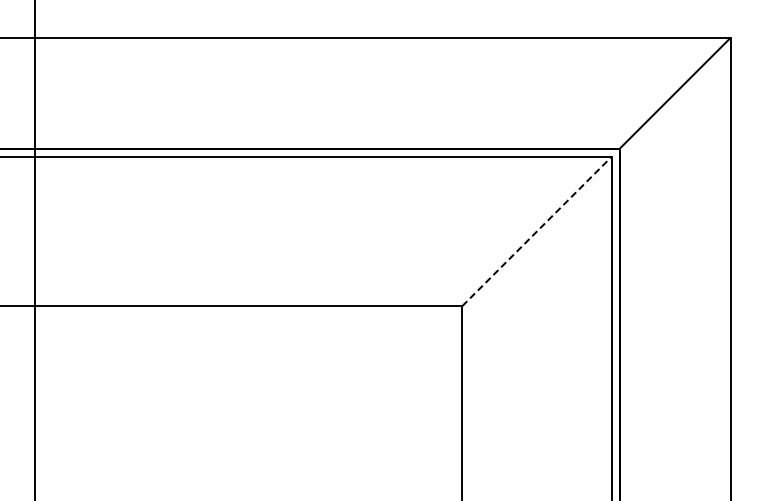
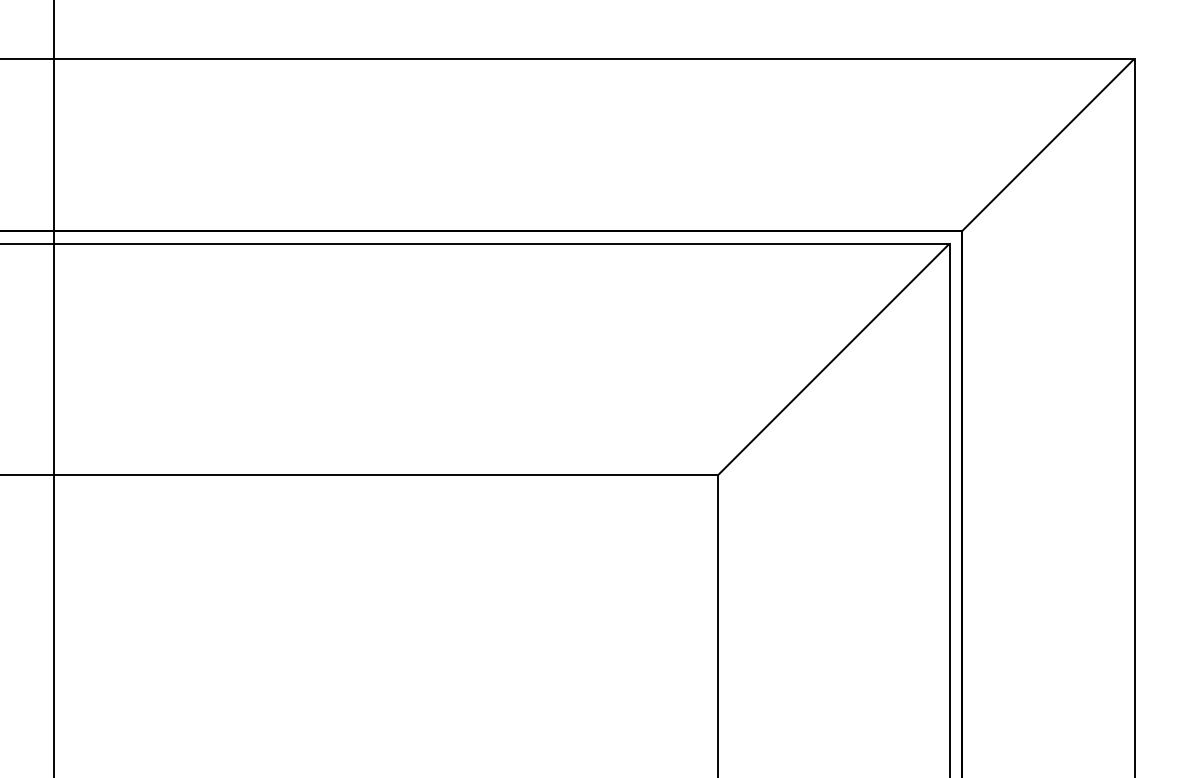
line: (536, 231) -> (832, 359), dashed -> solid

